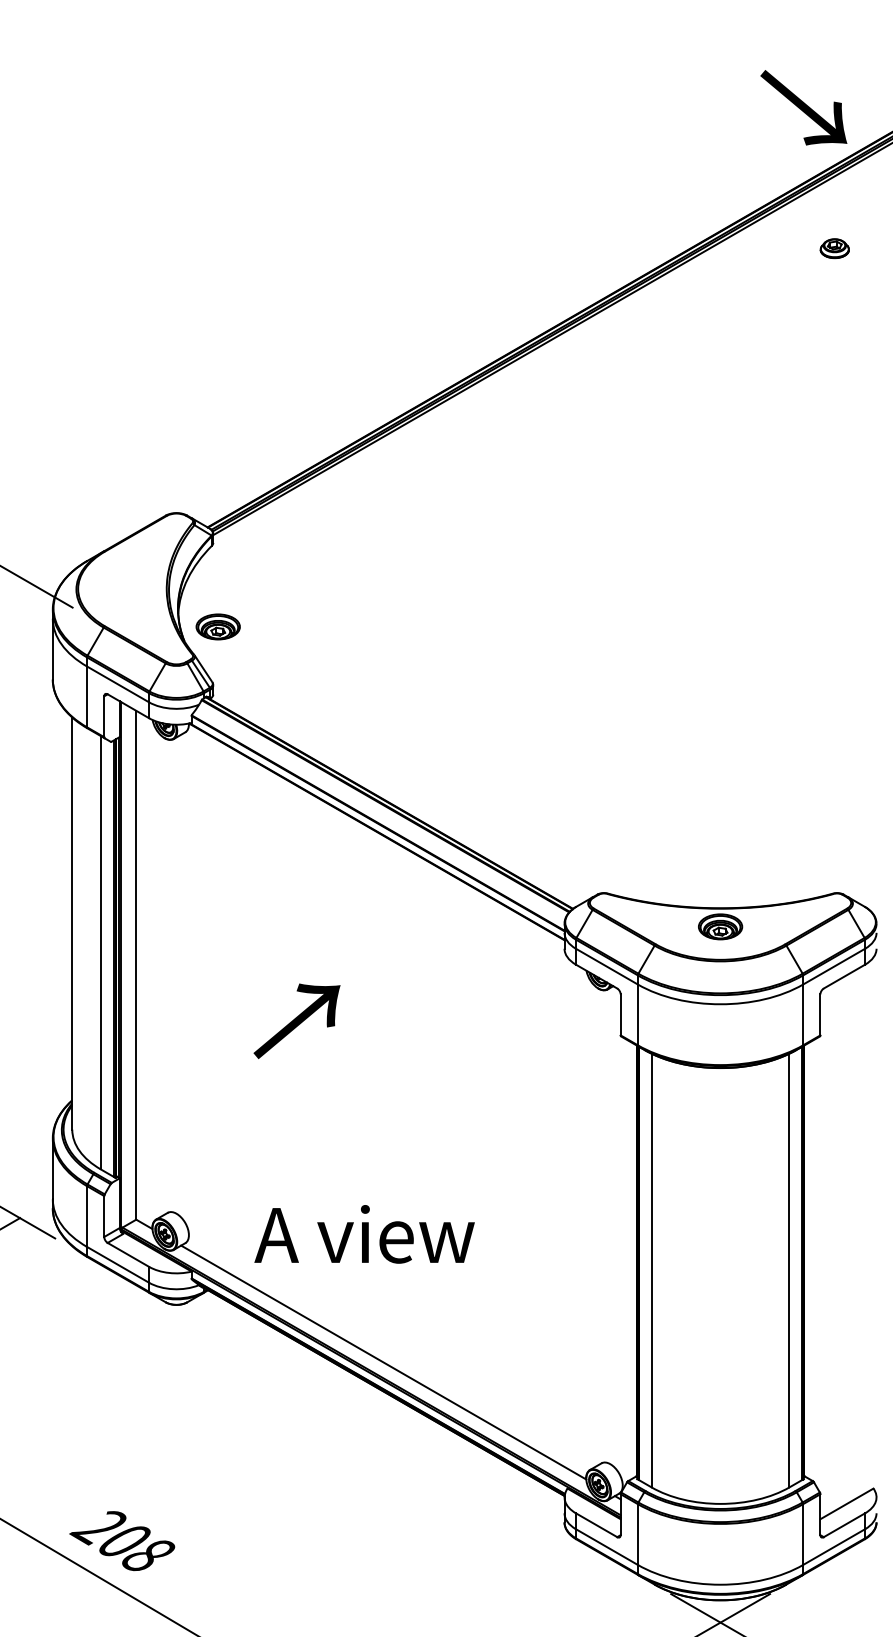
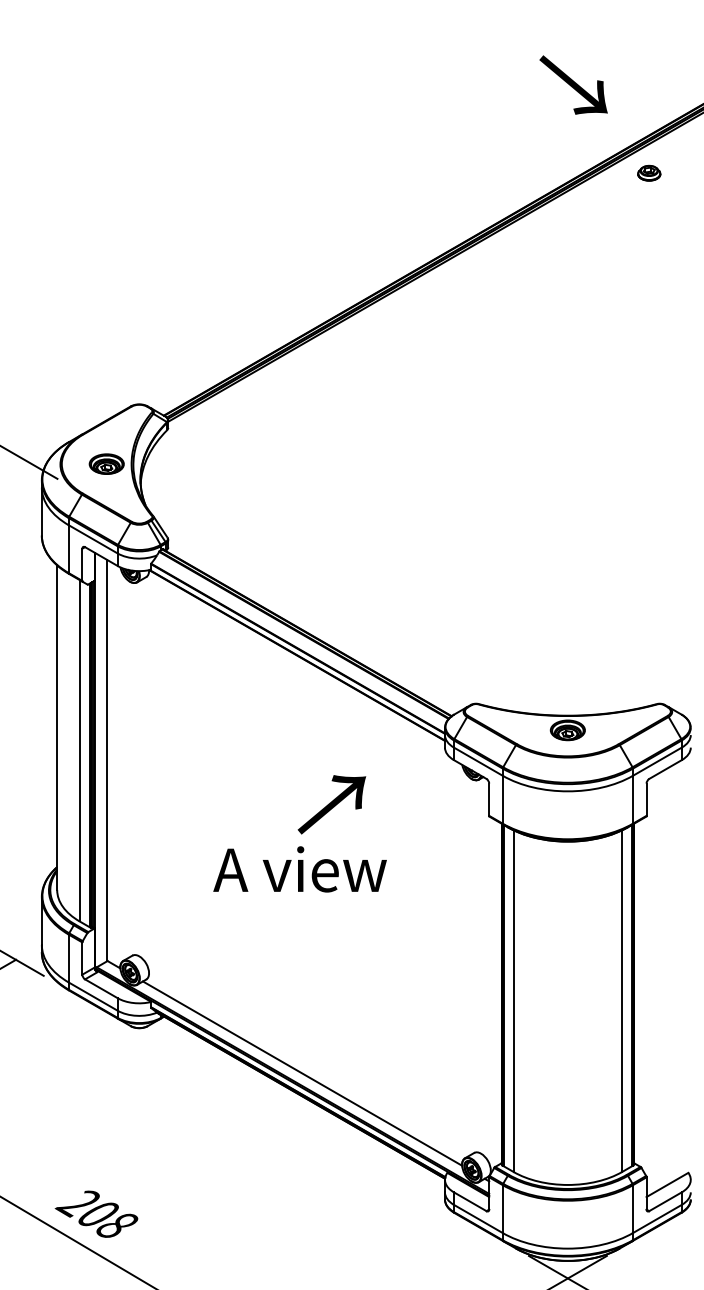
text: (803, 107) -> (573, 84), moved
part: (834, 248) -> (649, 173), moved
part: (217, 626) -> (106, 463), moved
text: (296, 1020) -> (331, 804), moved
text: (364, 1234) -> (300, 869), moved

